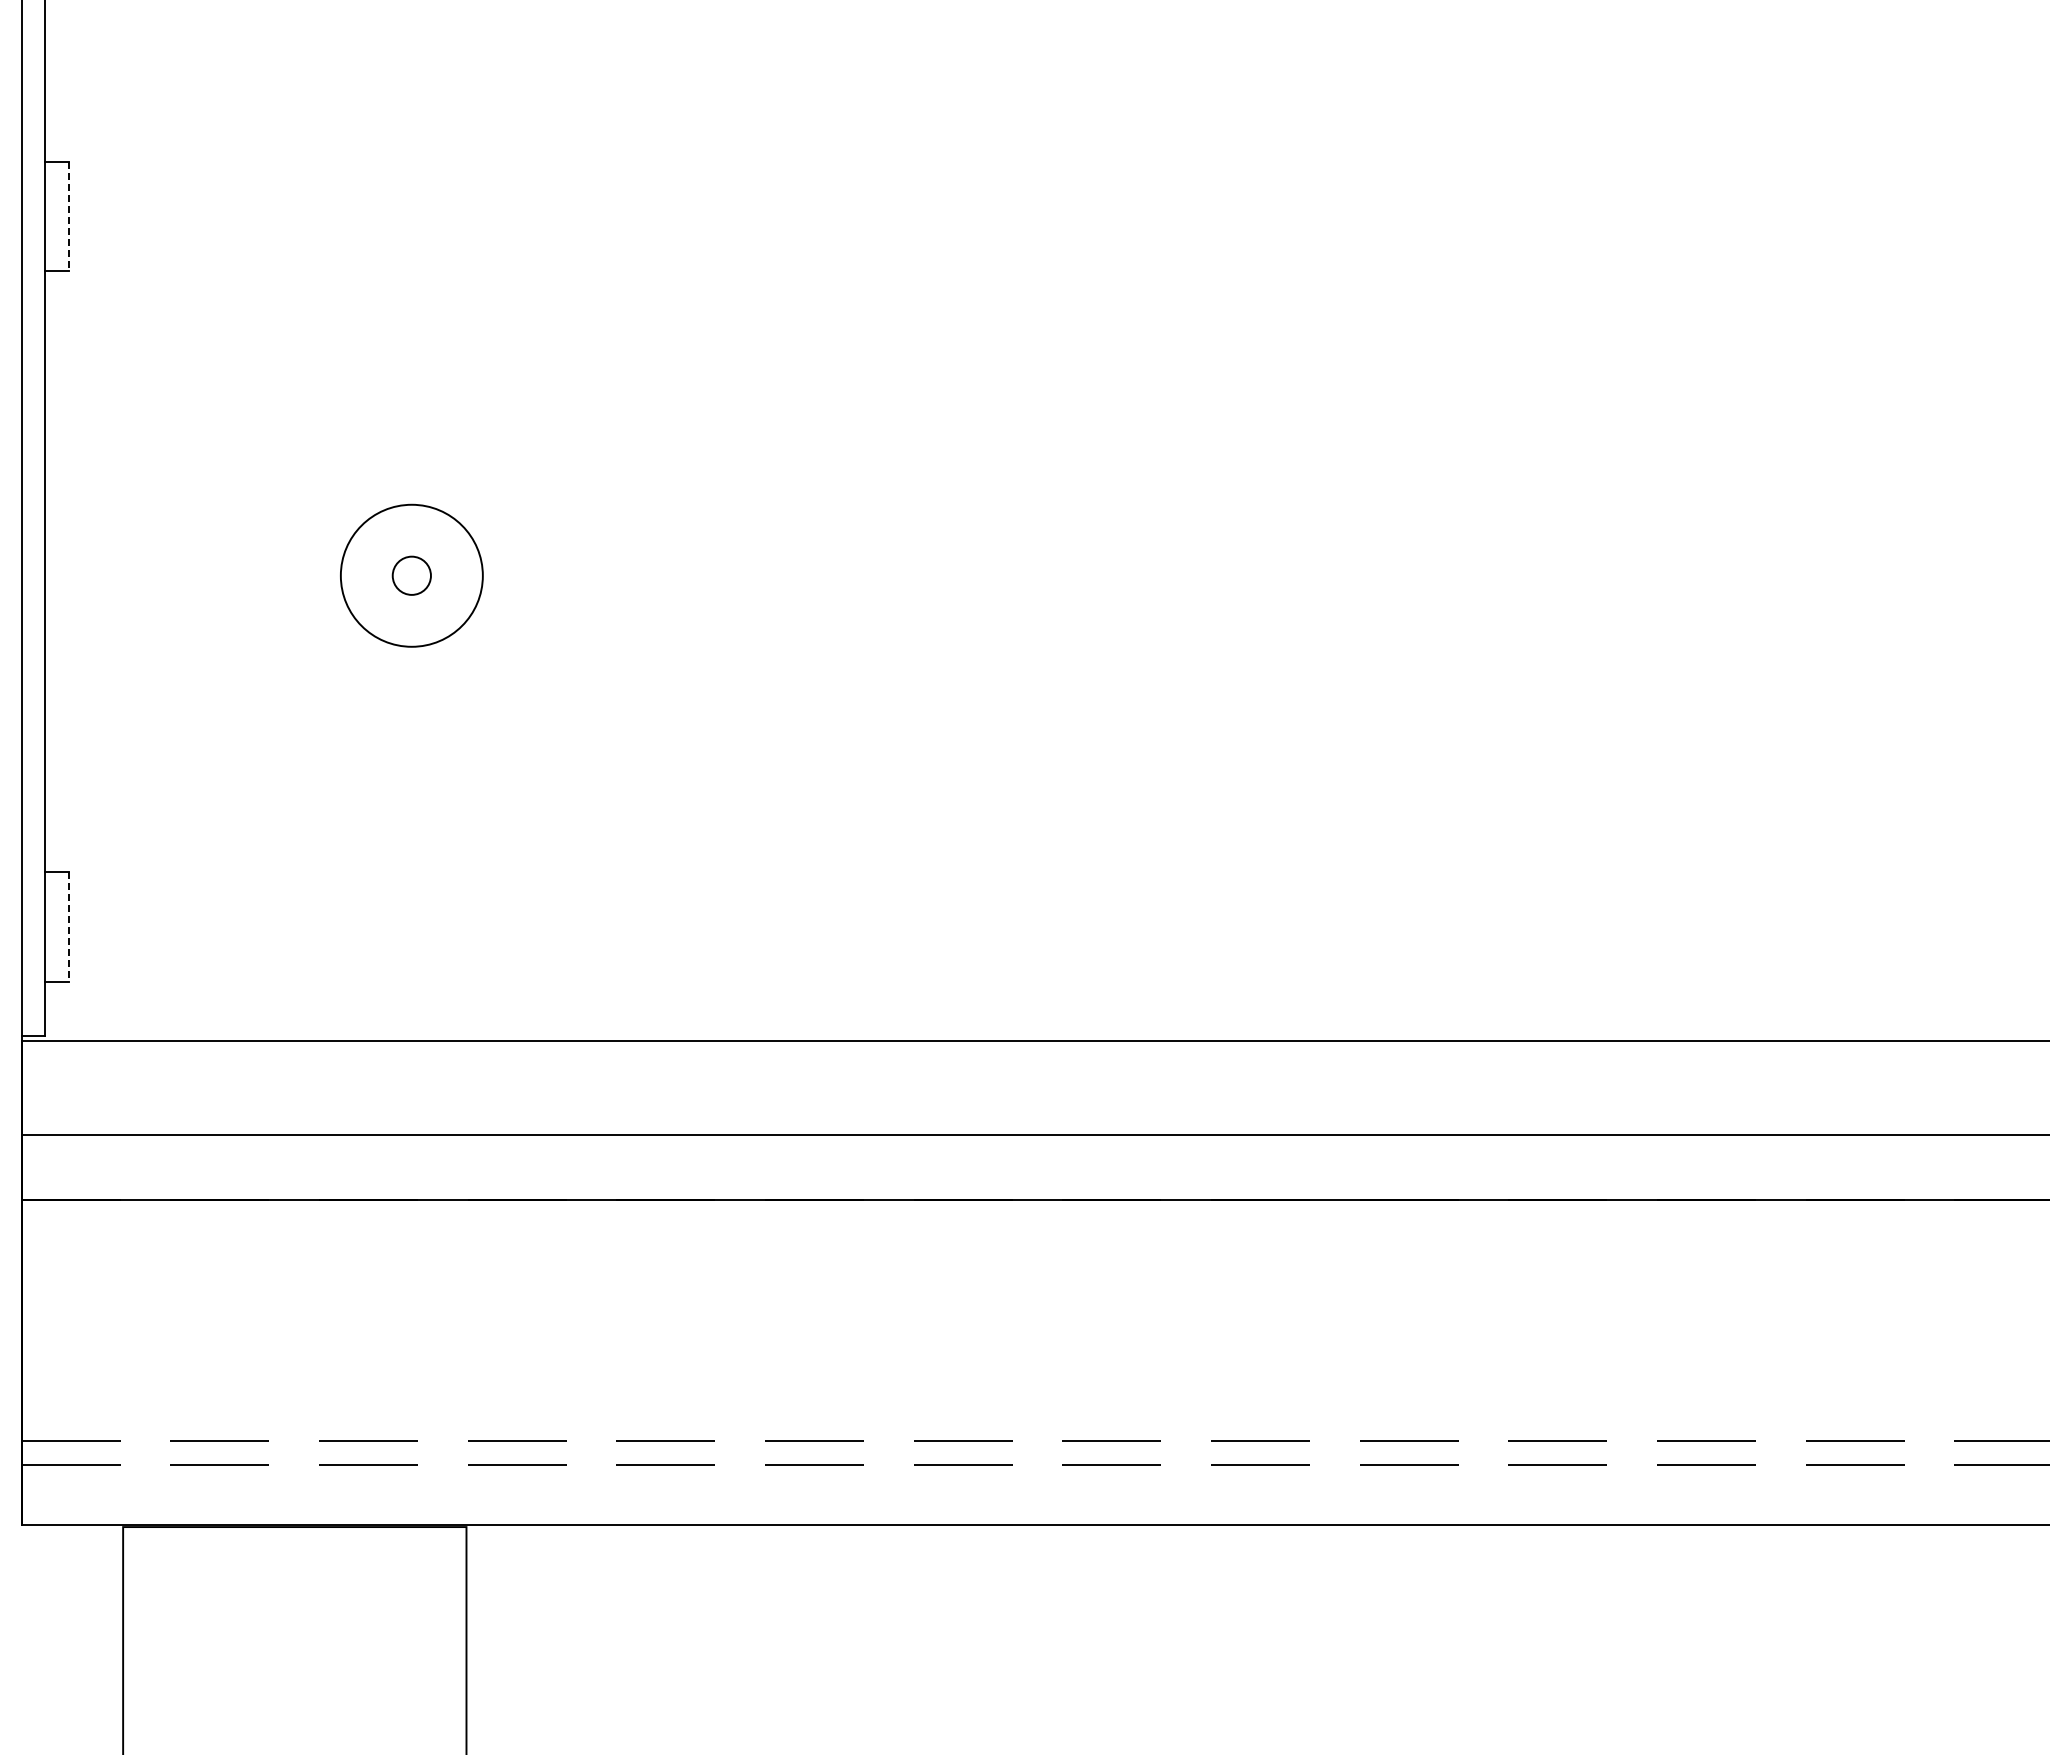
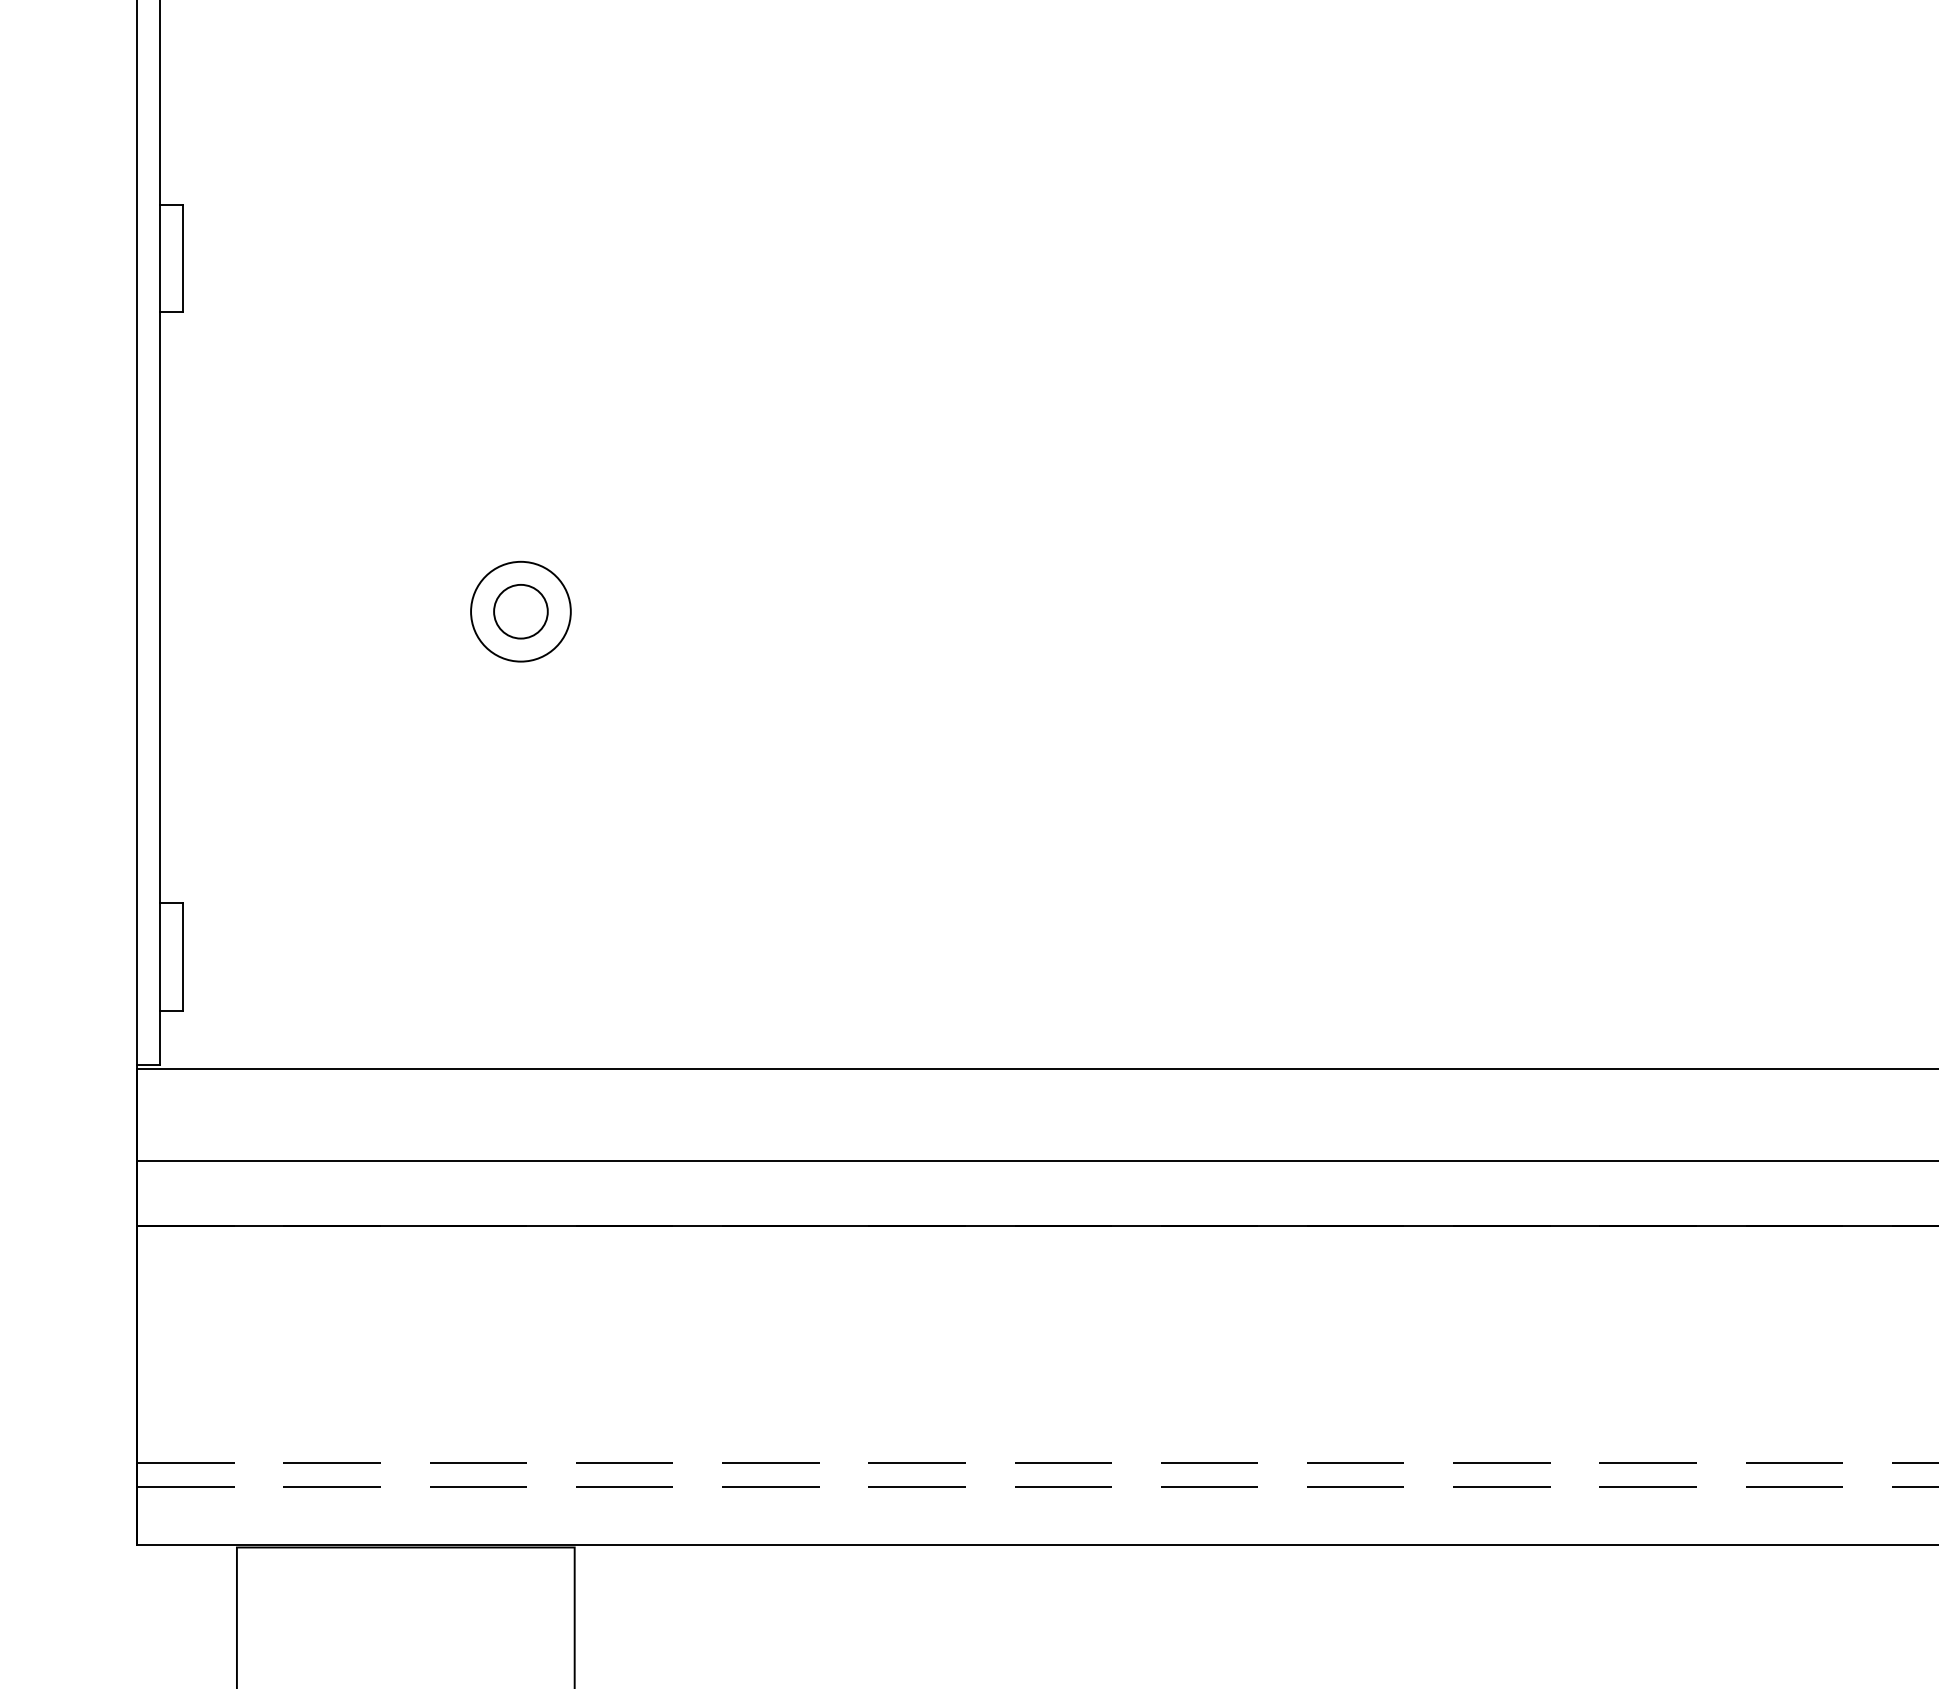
line: (68, 216) -> (183, 258), dashed -> solid
circle: (411, 575) -> (520, 611), size x0.71
circle: (411, 575) -> (520, 611), size x1.43
line: (68, 926) -> (183, 956), dashed -> solid

